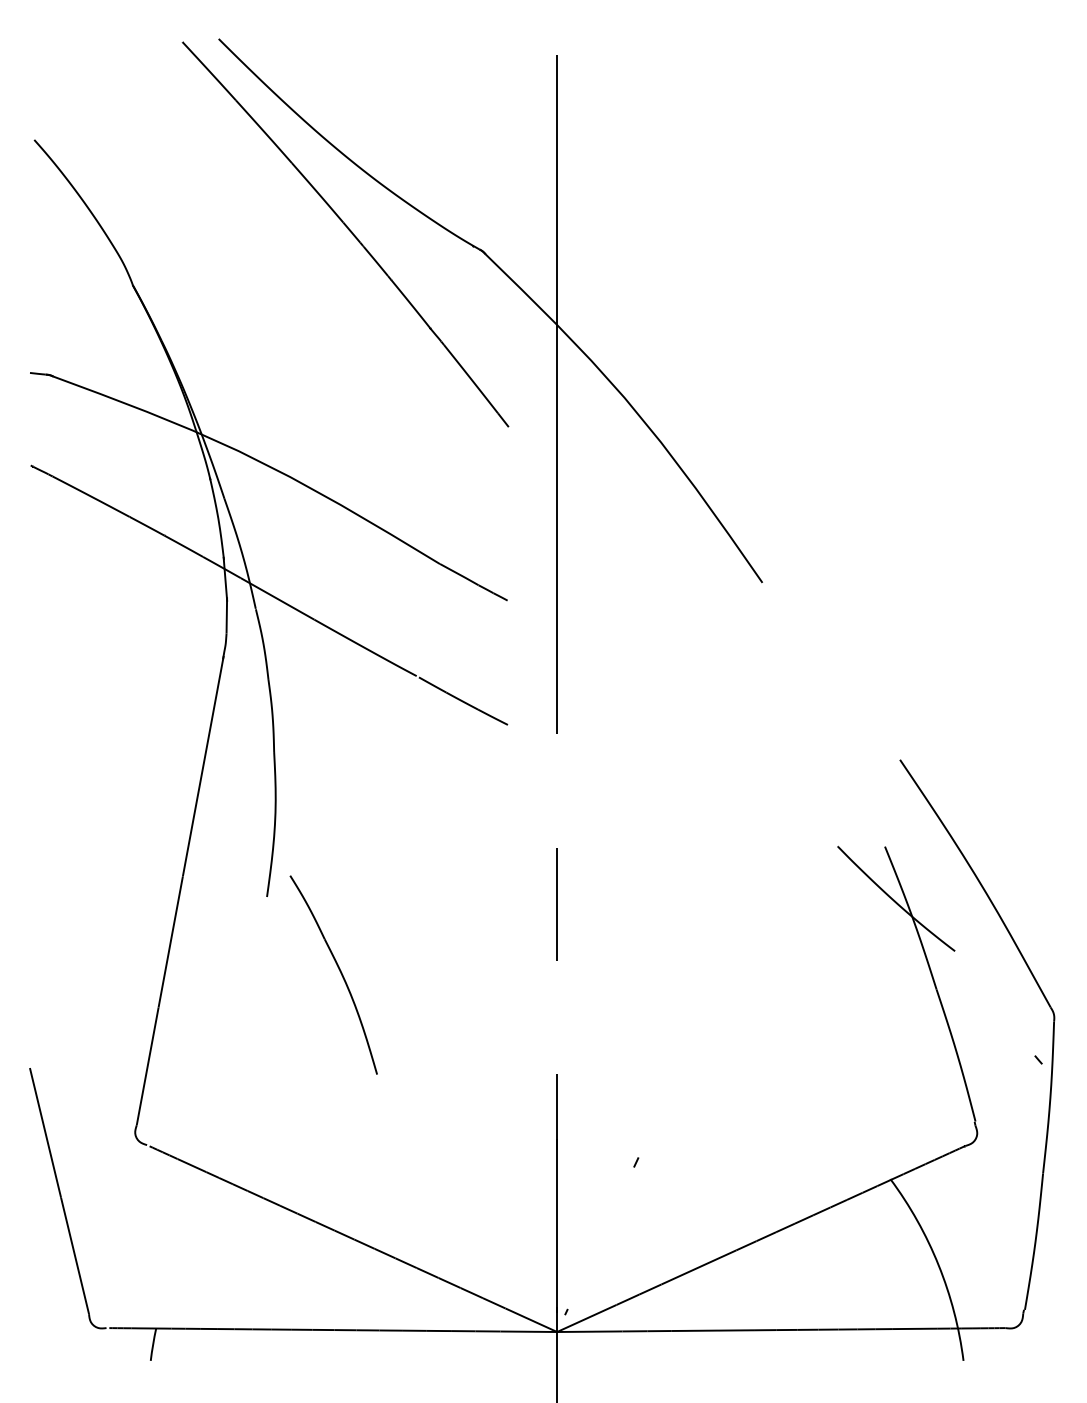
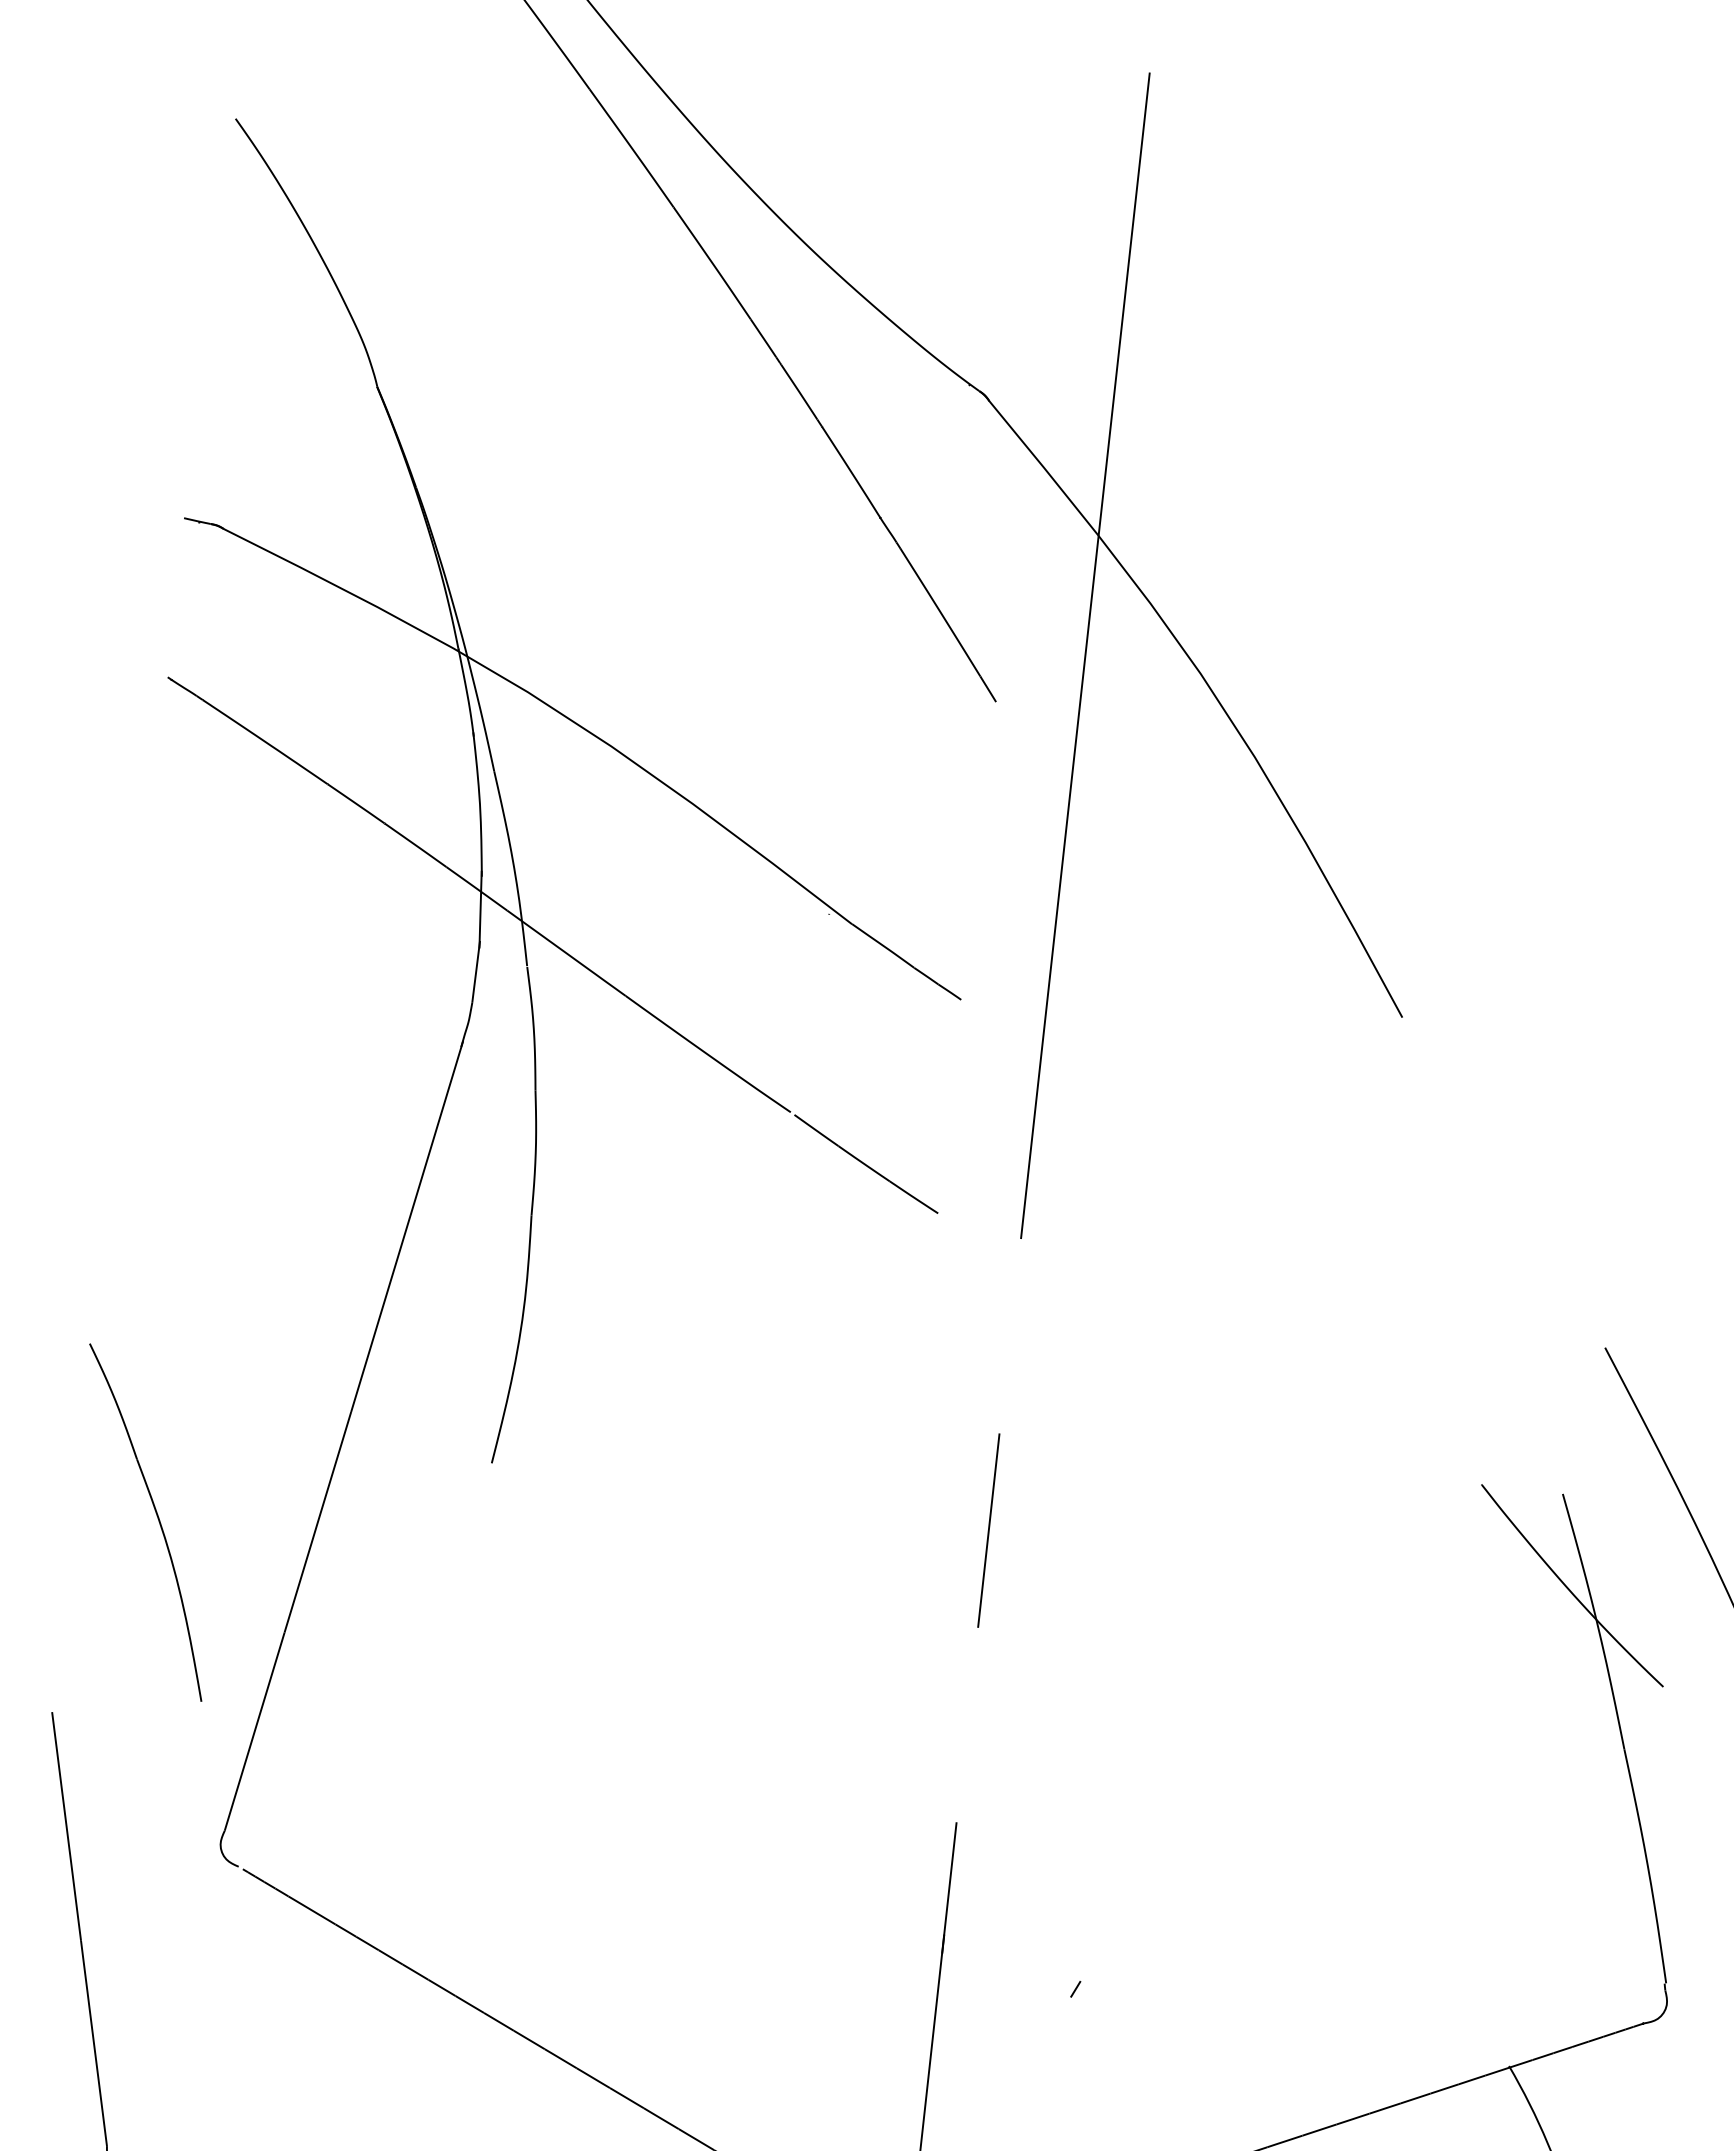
part: (339, 971) -> (156, 1517), moved

